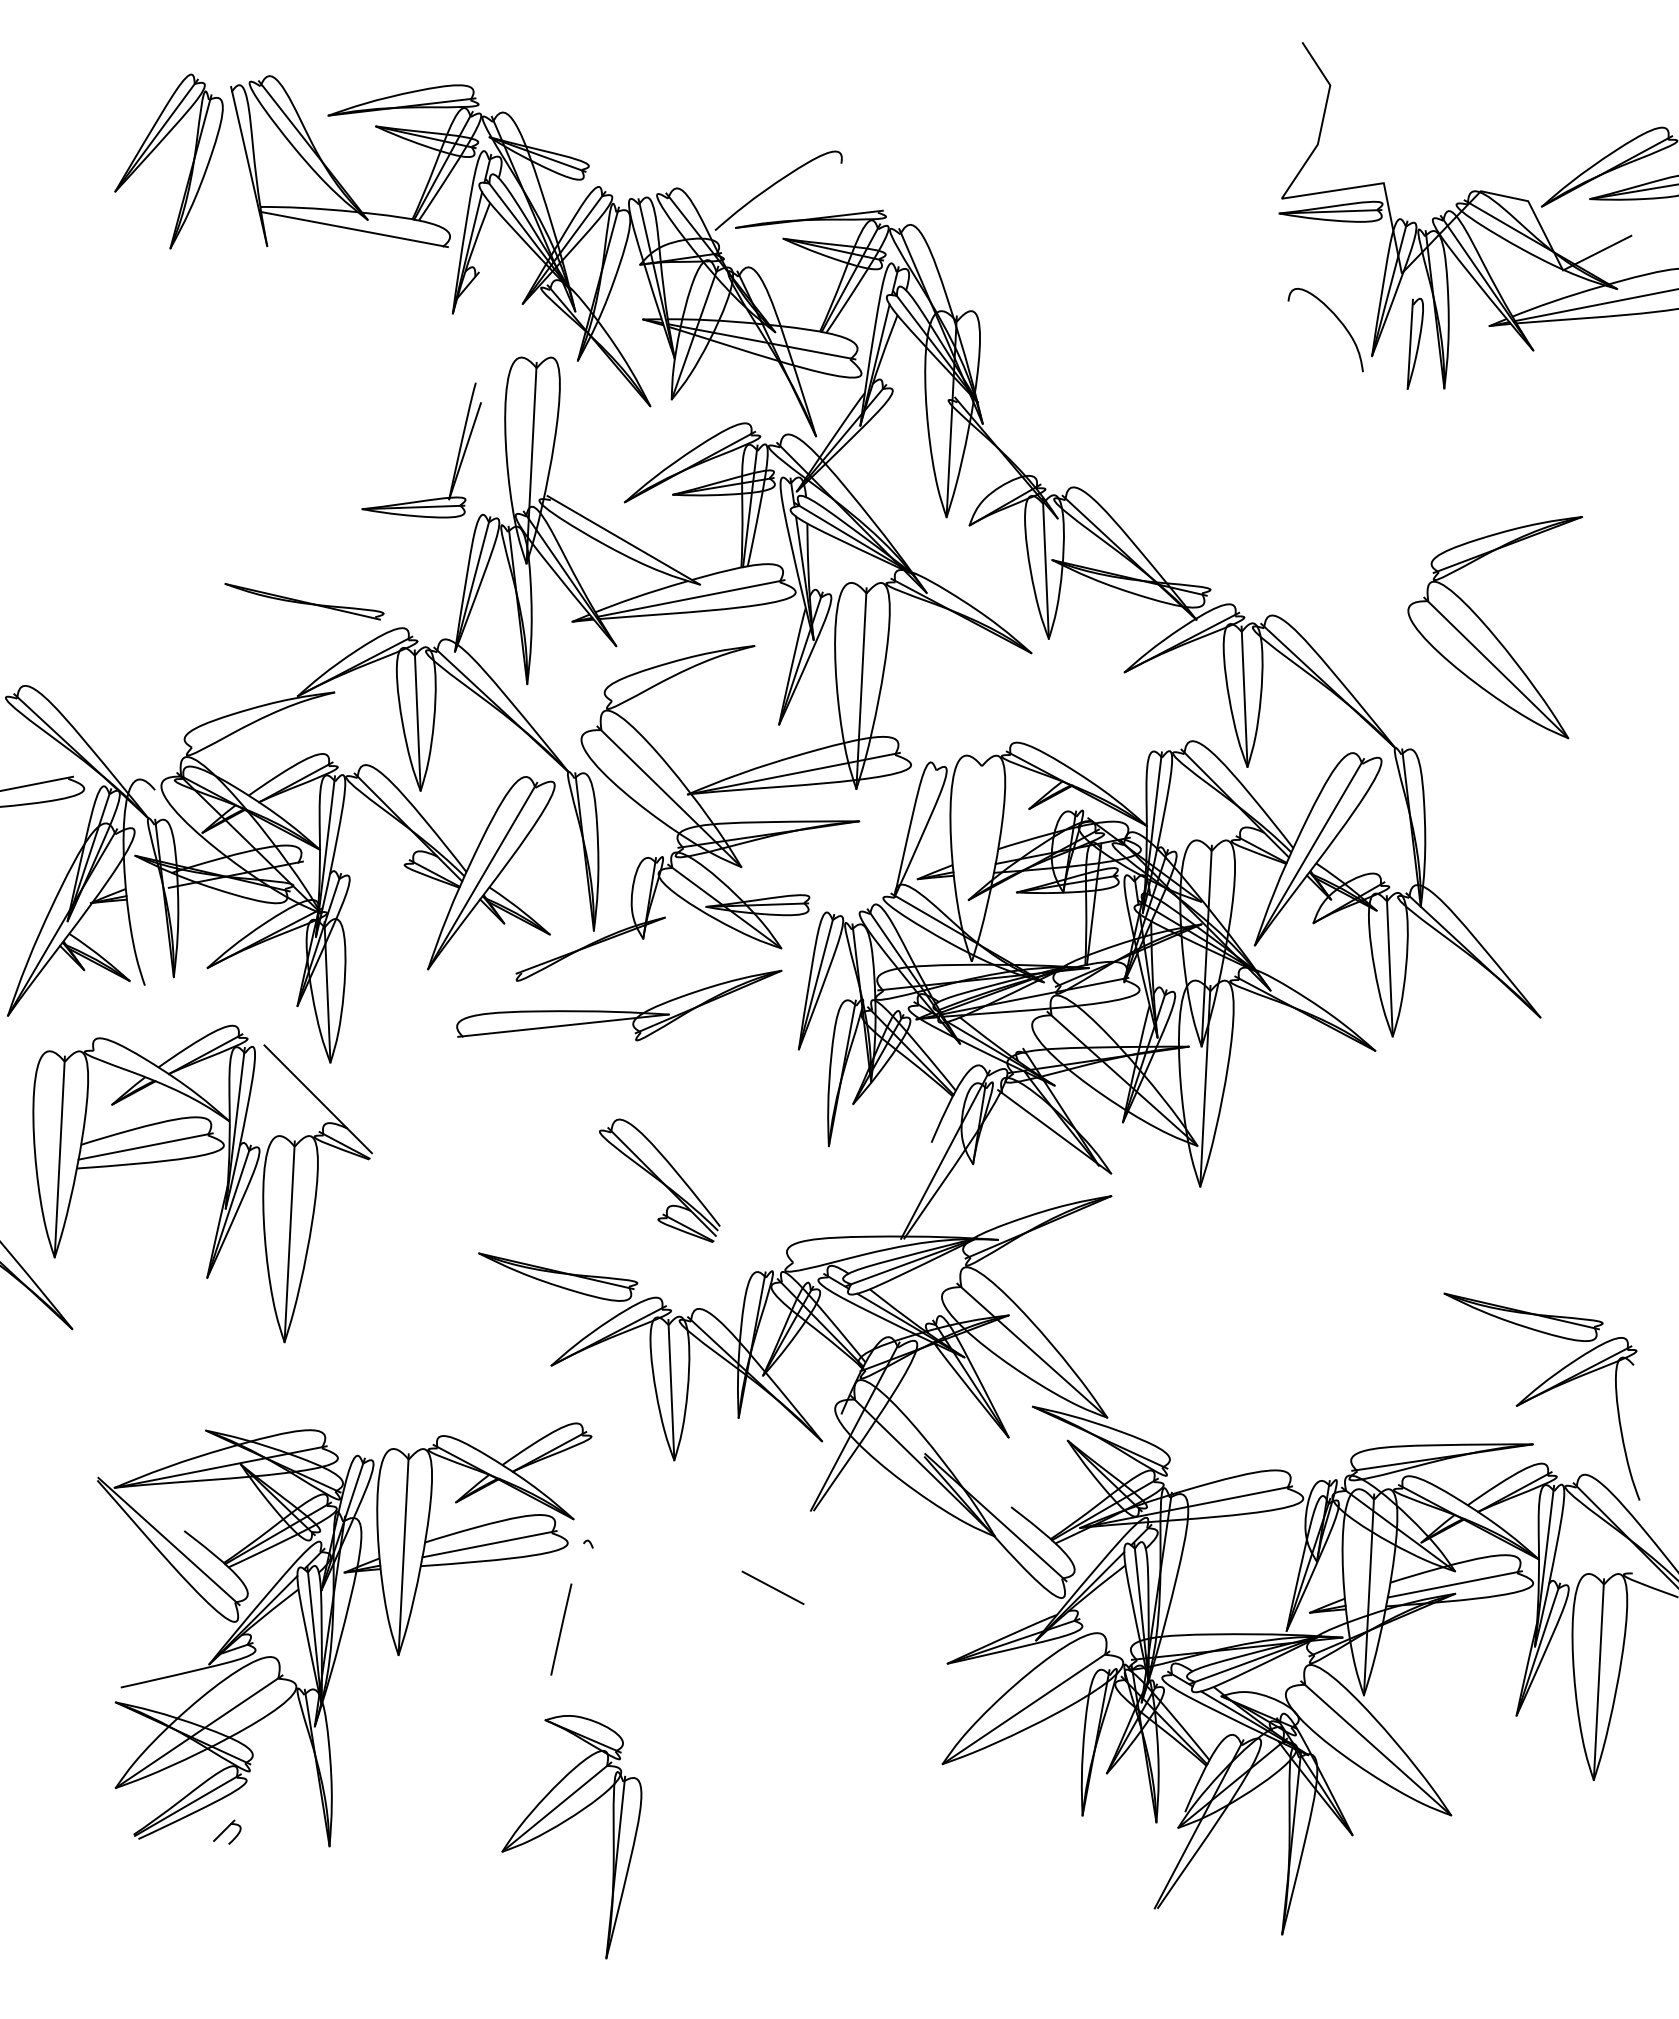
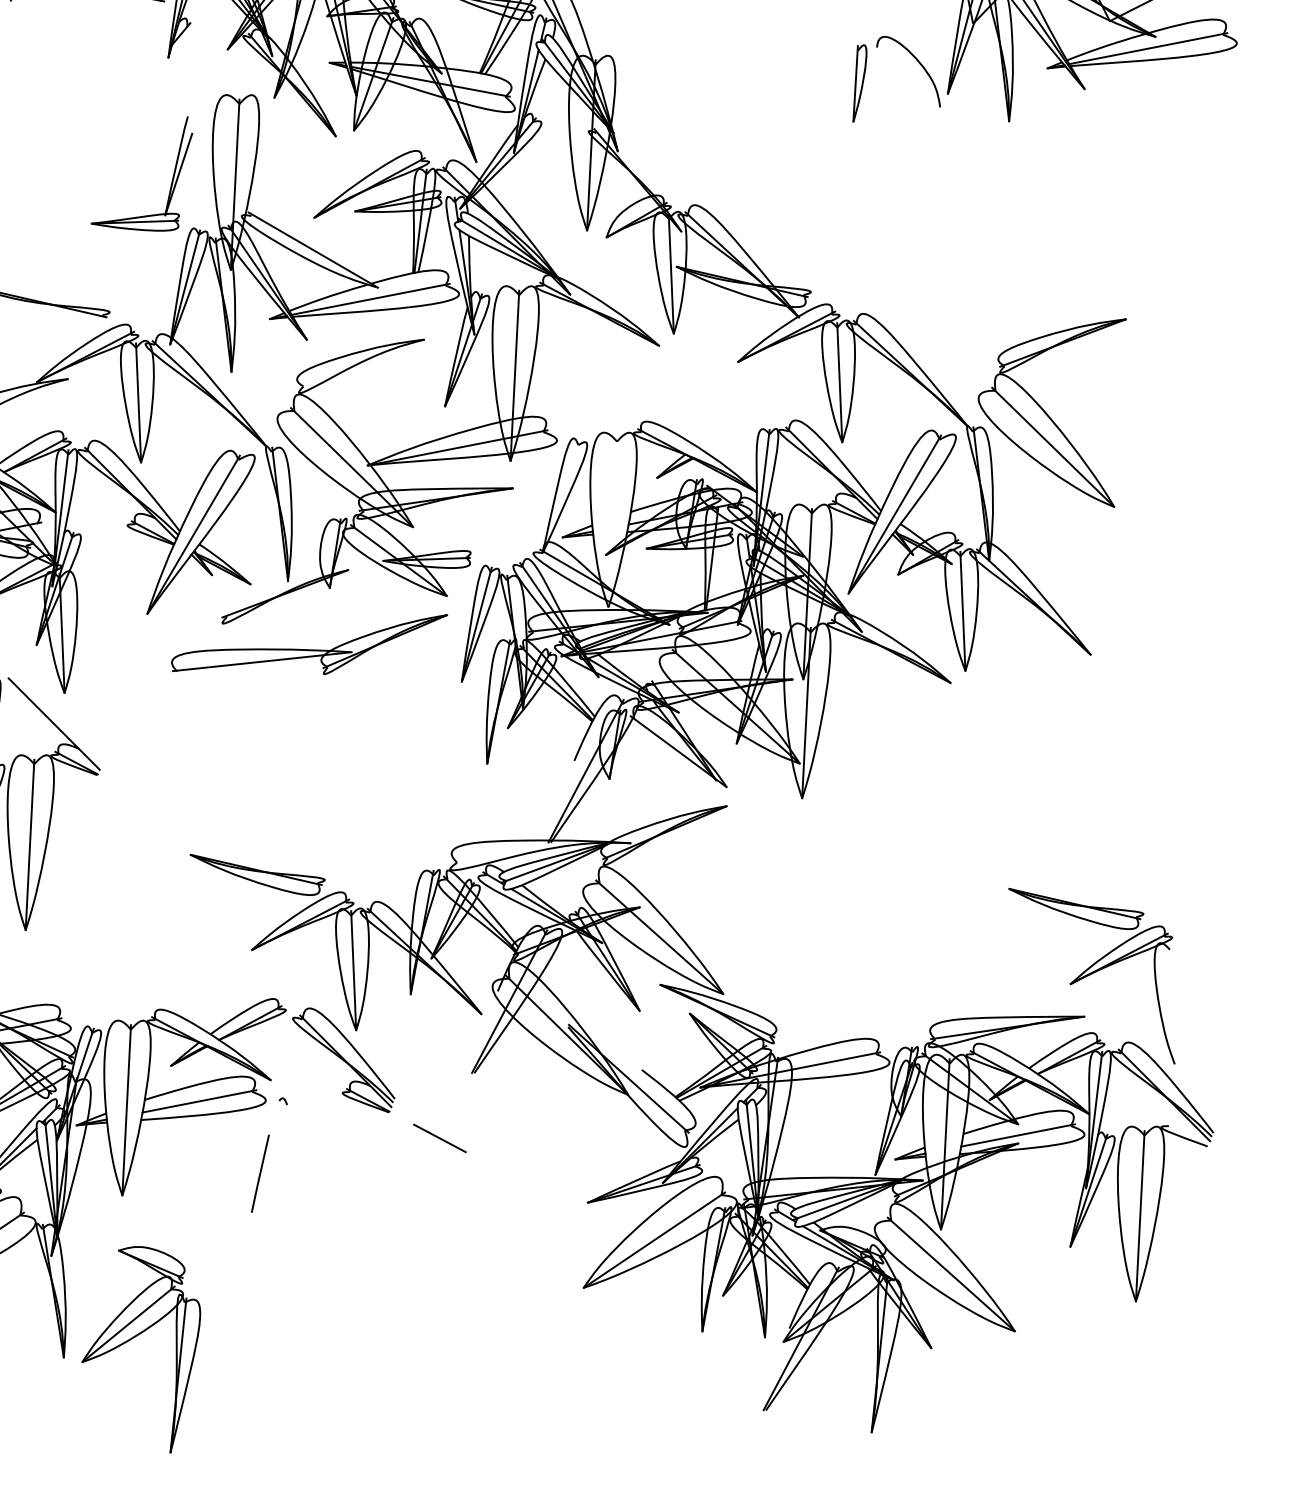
part: (1414, 343) -> (859, 83), moved
part: (1494, 627) -> (1051, 413), moved
part: (659, 1180) -> (343, 1060), moved
part: (563, 1823) -> (134, 1338), moved

